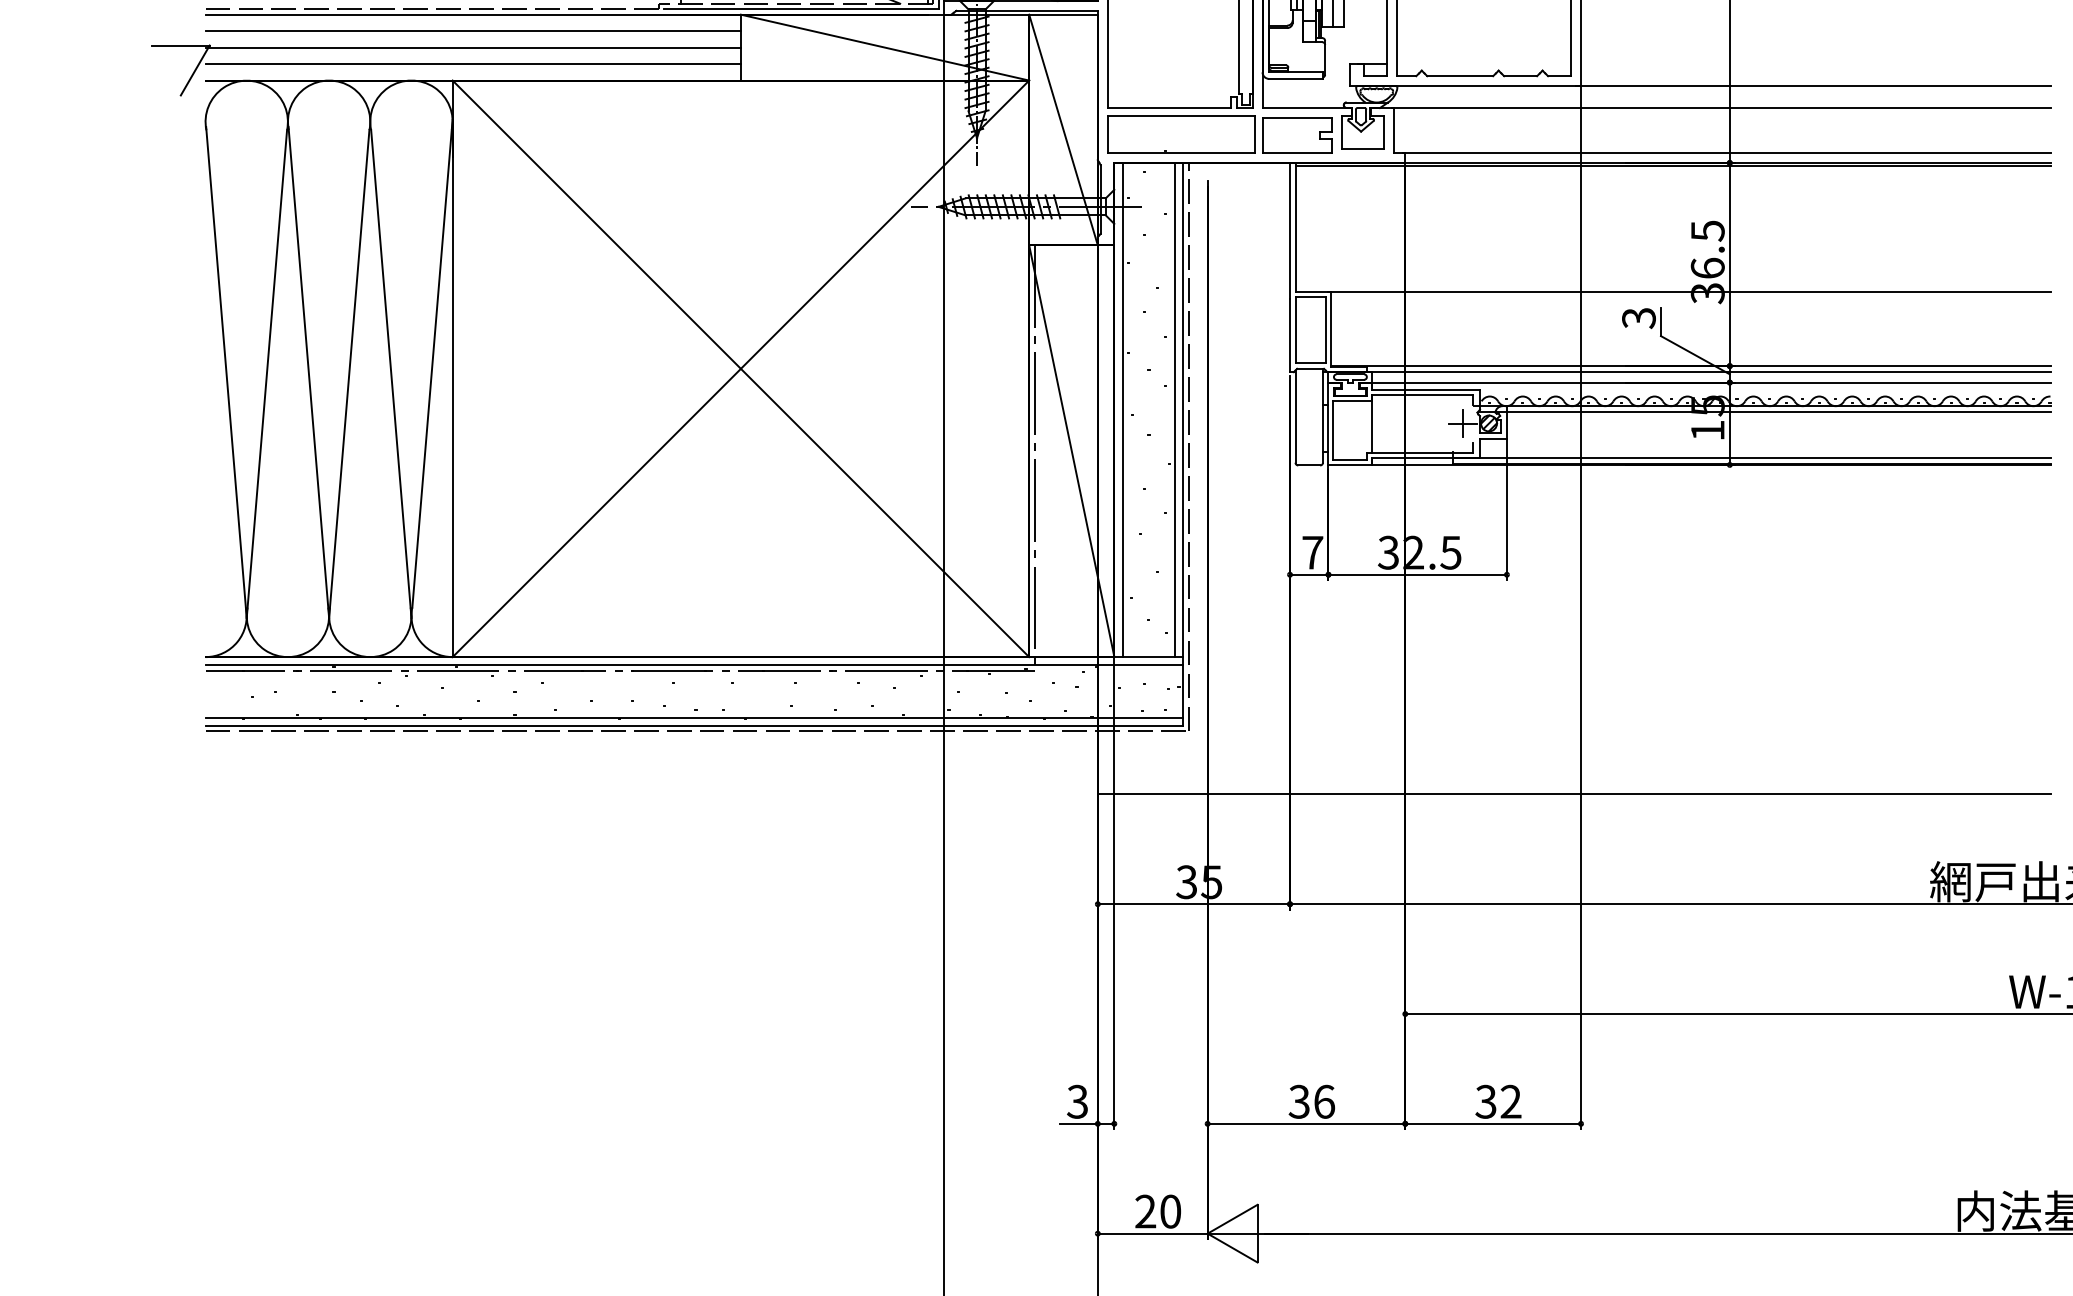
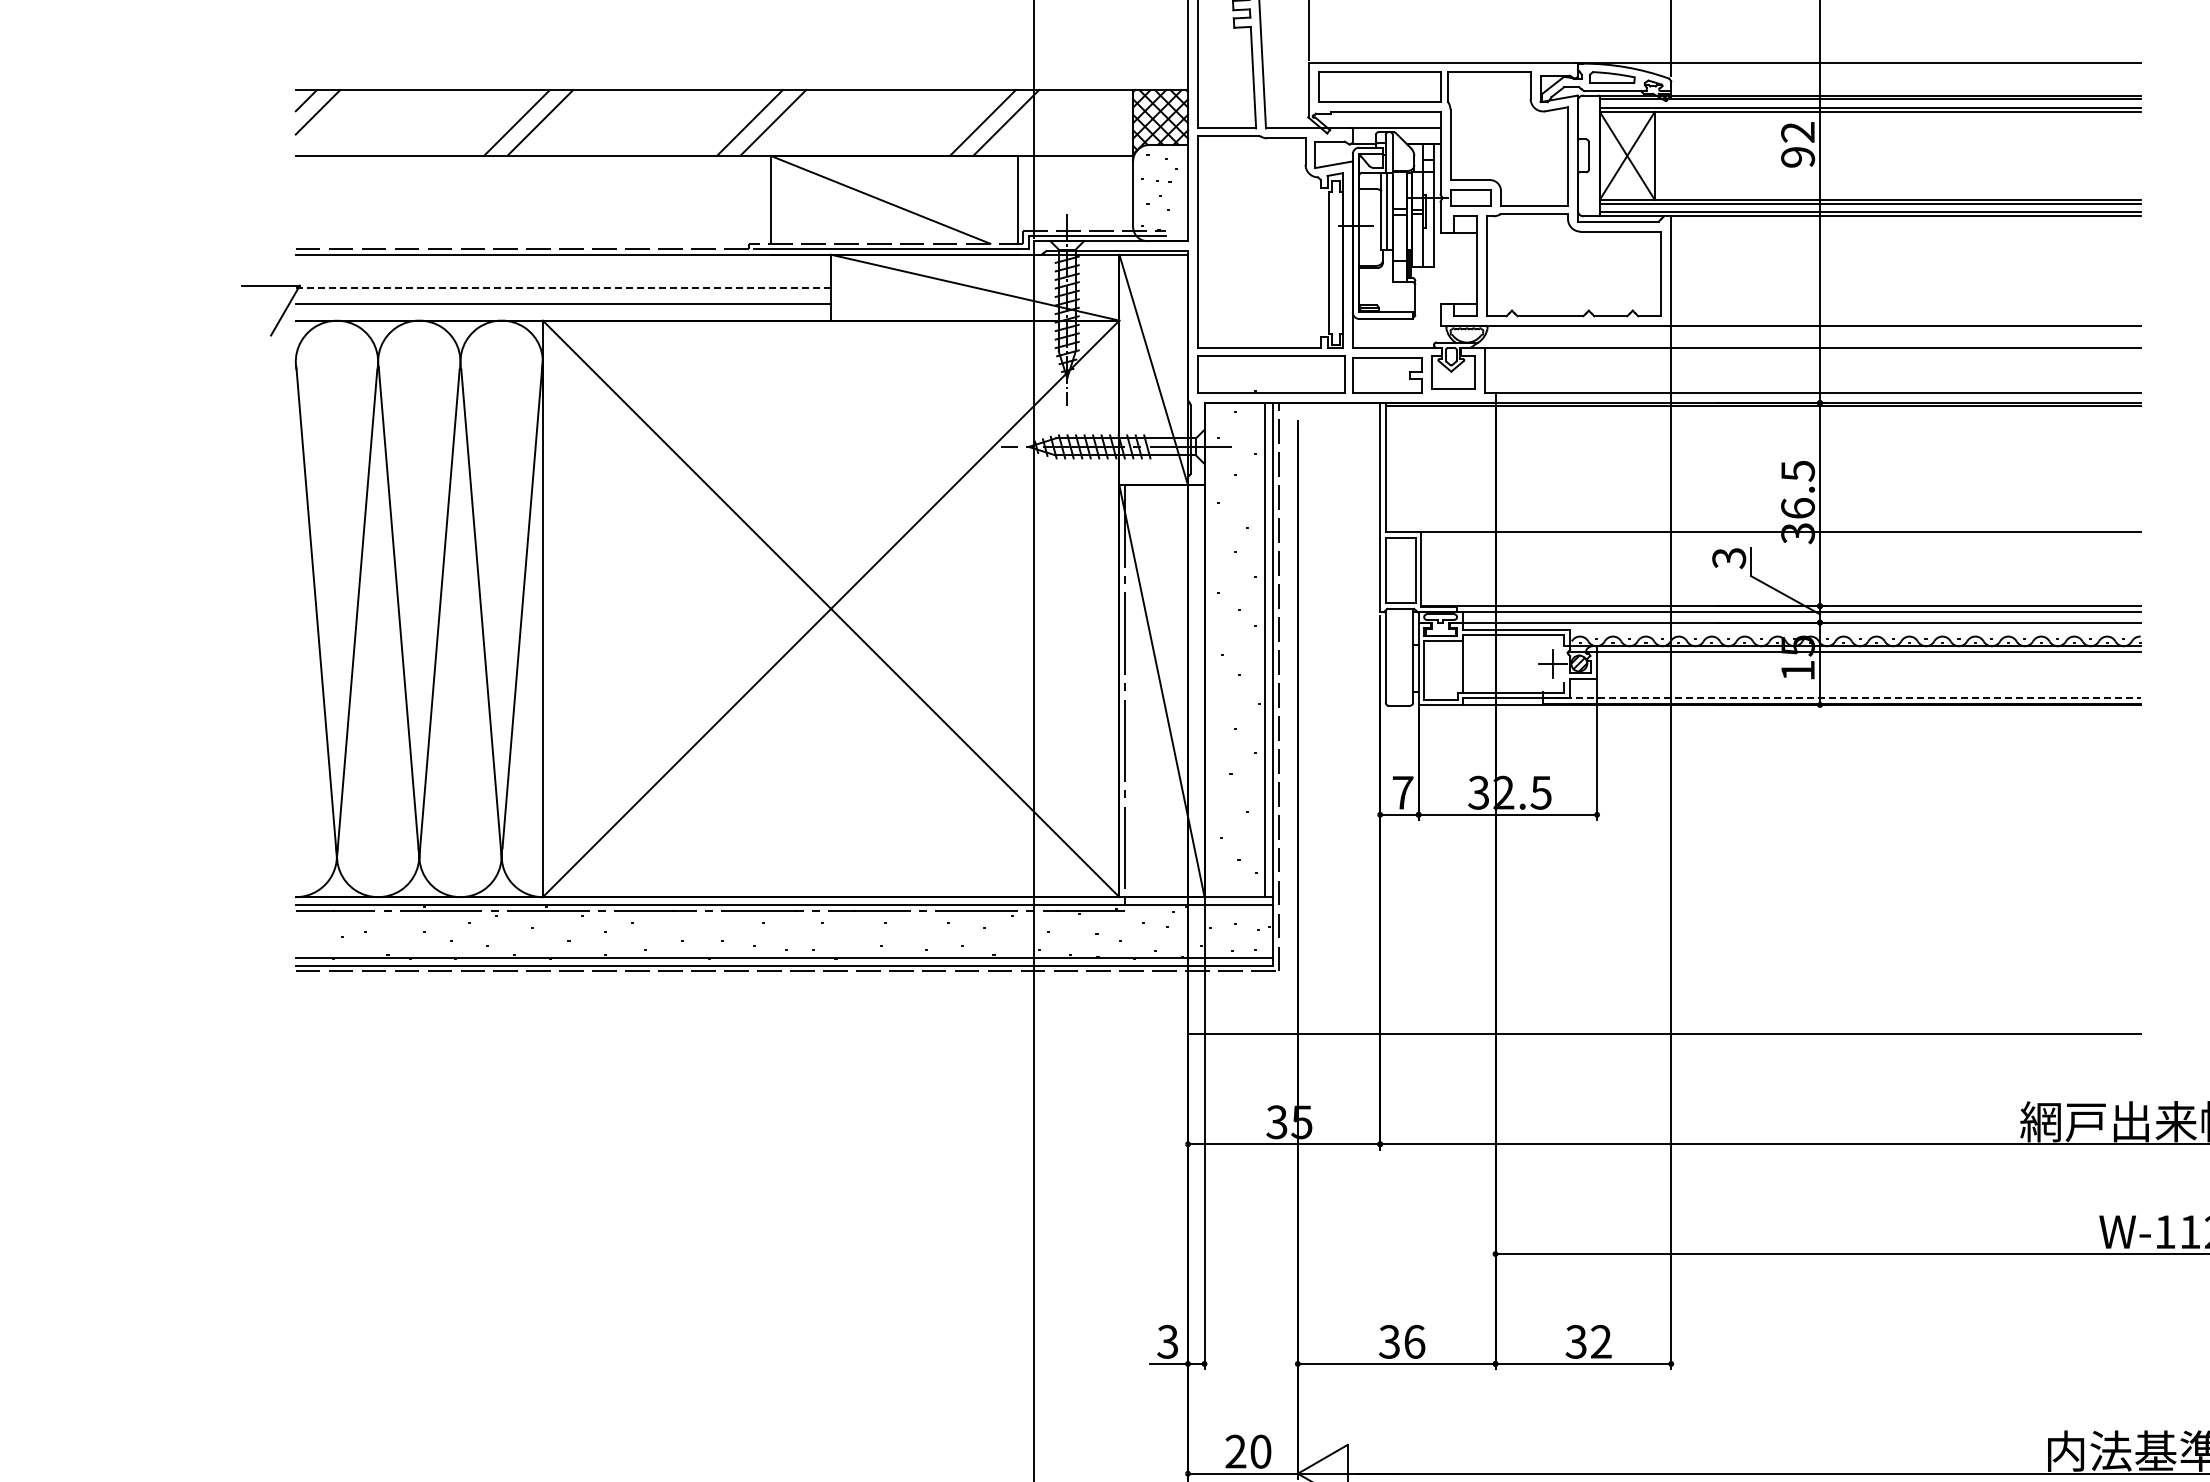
line: (473, 31) -> (563, 271), removed
line: (473, 47) -> (563, 287), solid -> dashed
line: (1122, 409) -> (1212, 649), removed
line: (1751, 458) -> (1841, 698), solid -> dashed

